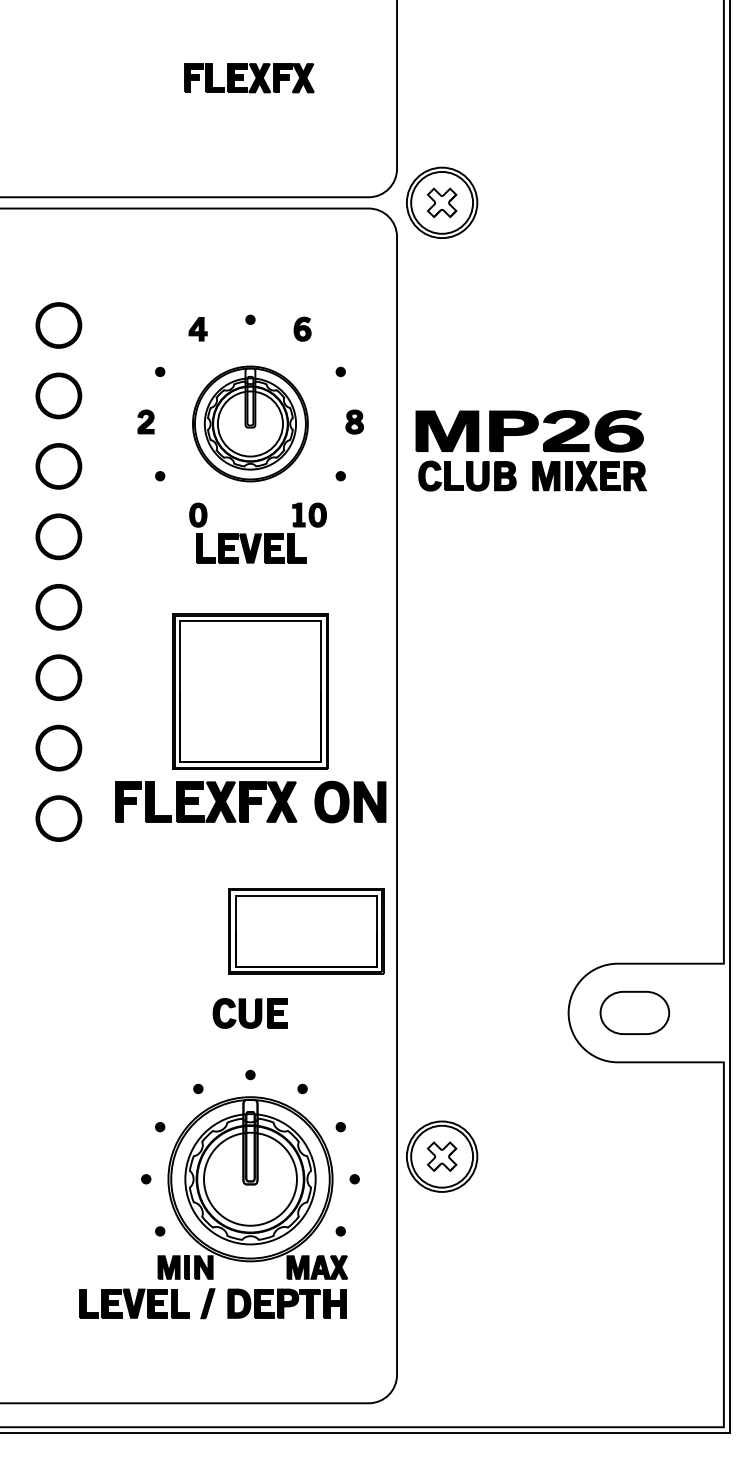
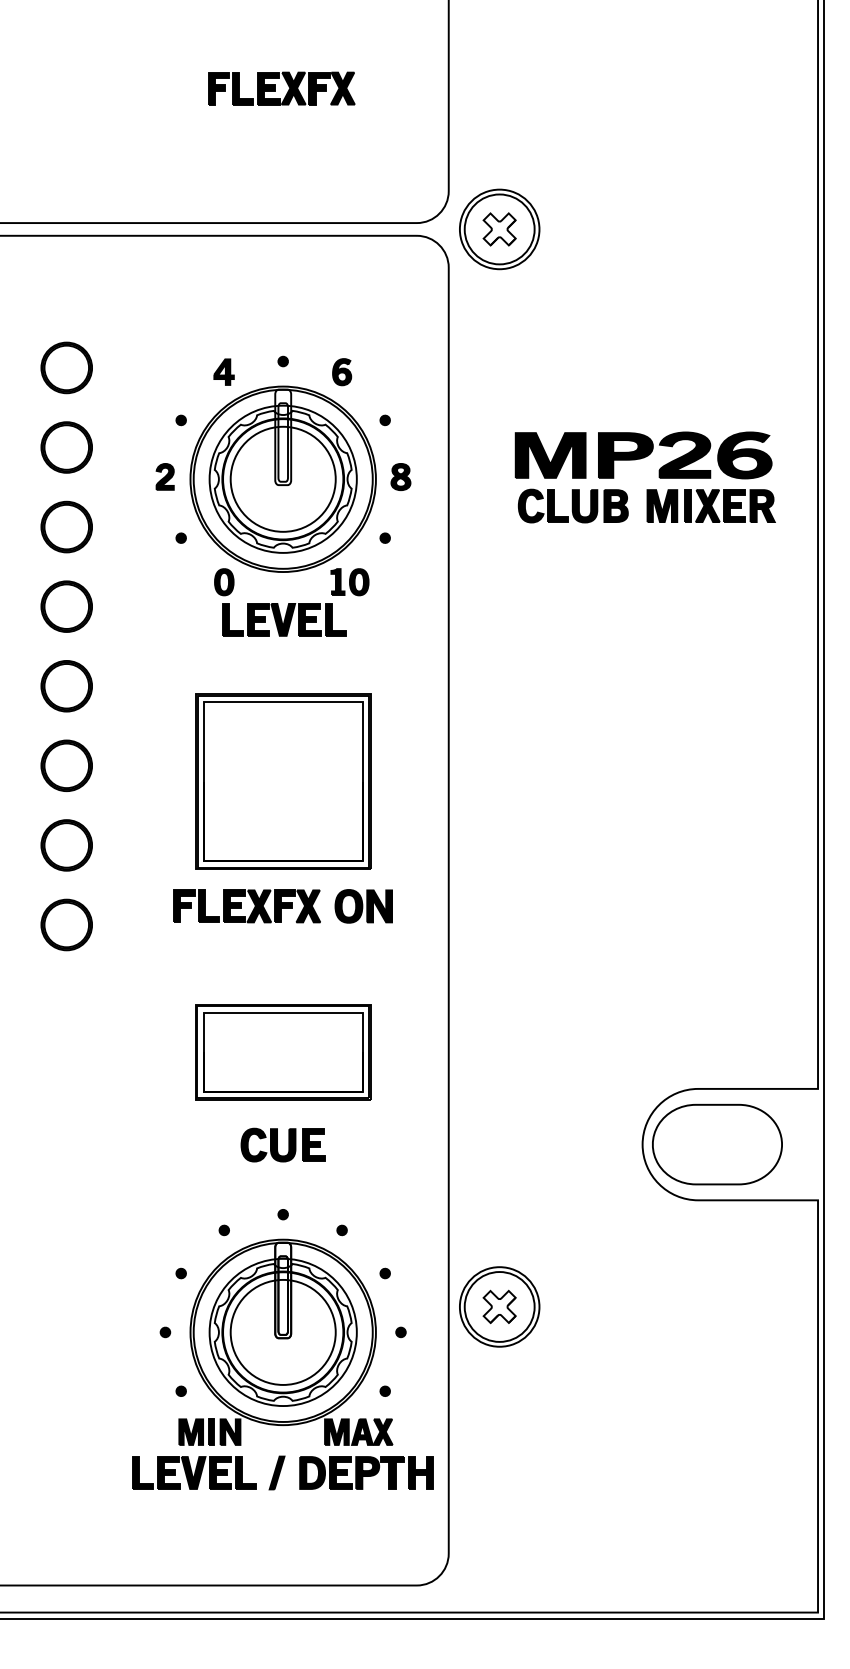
part: (249, 423) -> (282, 478), size x1.43
part: (532, 461) -> (646, 489), moved
part: (249, 802) -> (282, 906), size x0.71
part: (306, 931) -> (283, 1052), moved
part: (634, 1012) -> (717, 1144), size x1.67
part: (212, 1303) -> (282, 1472), moved

